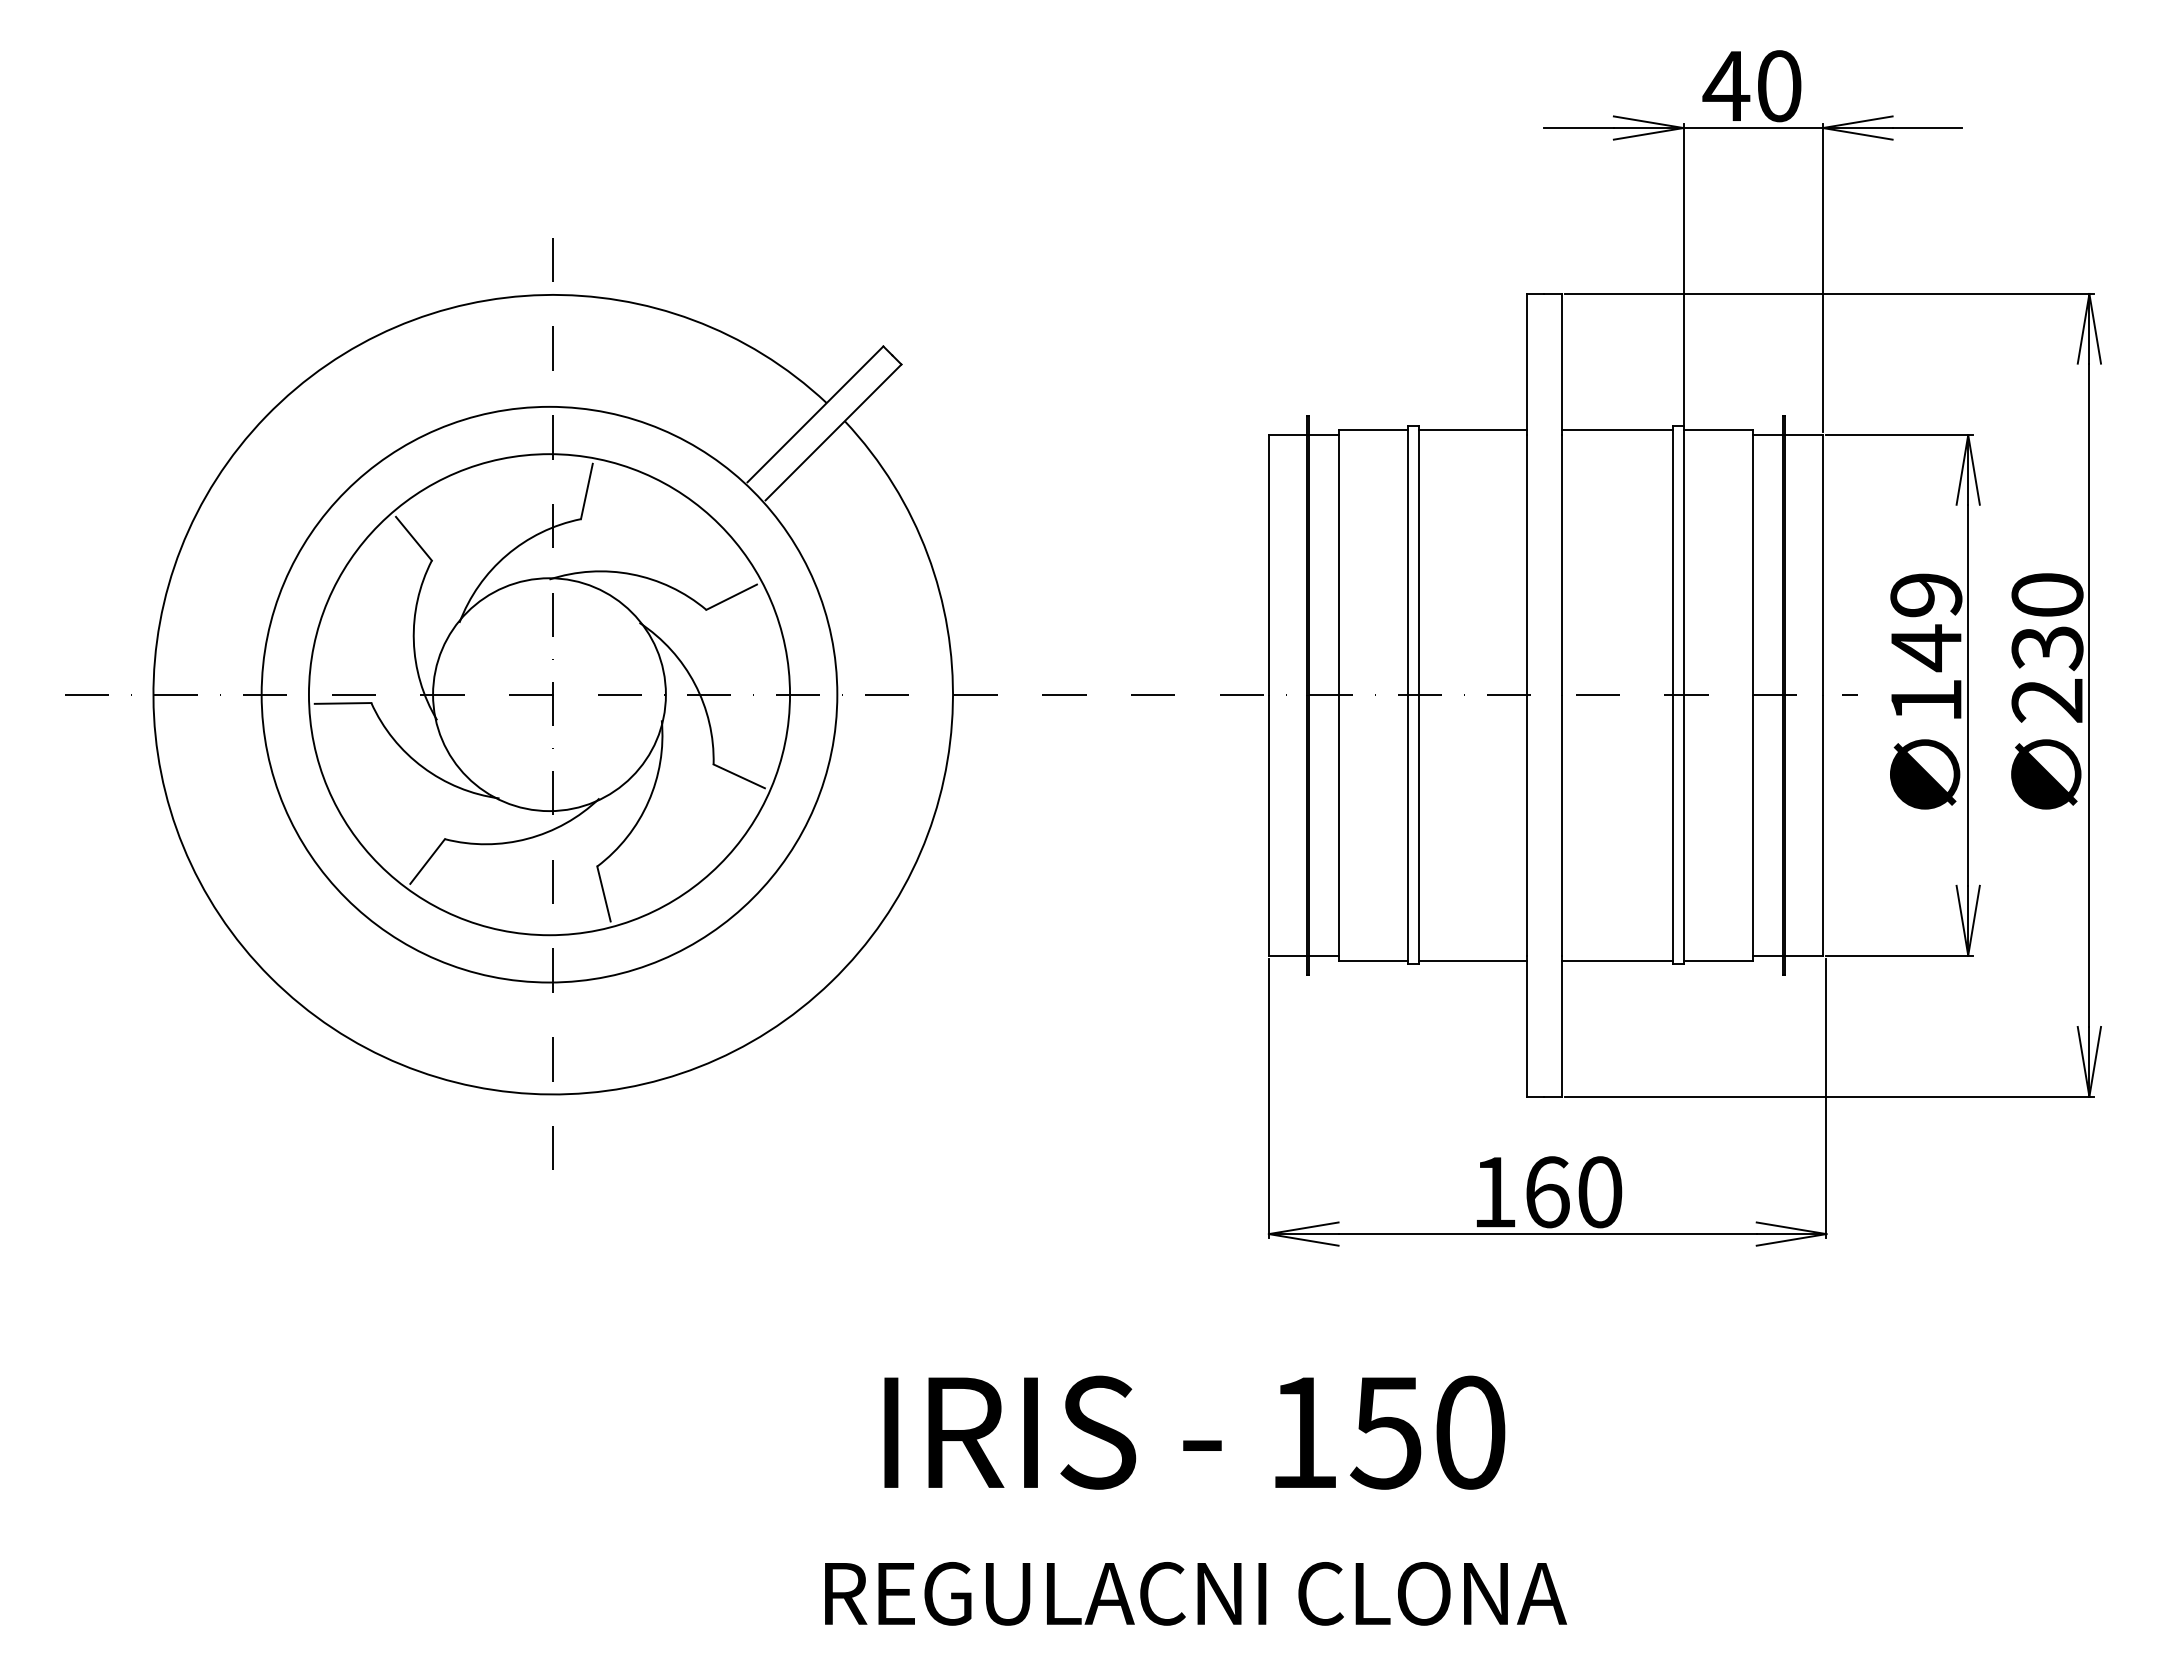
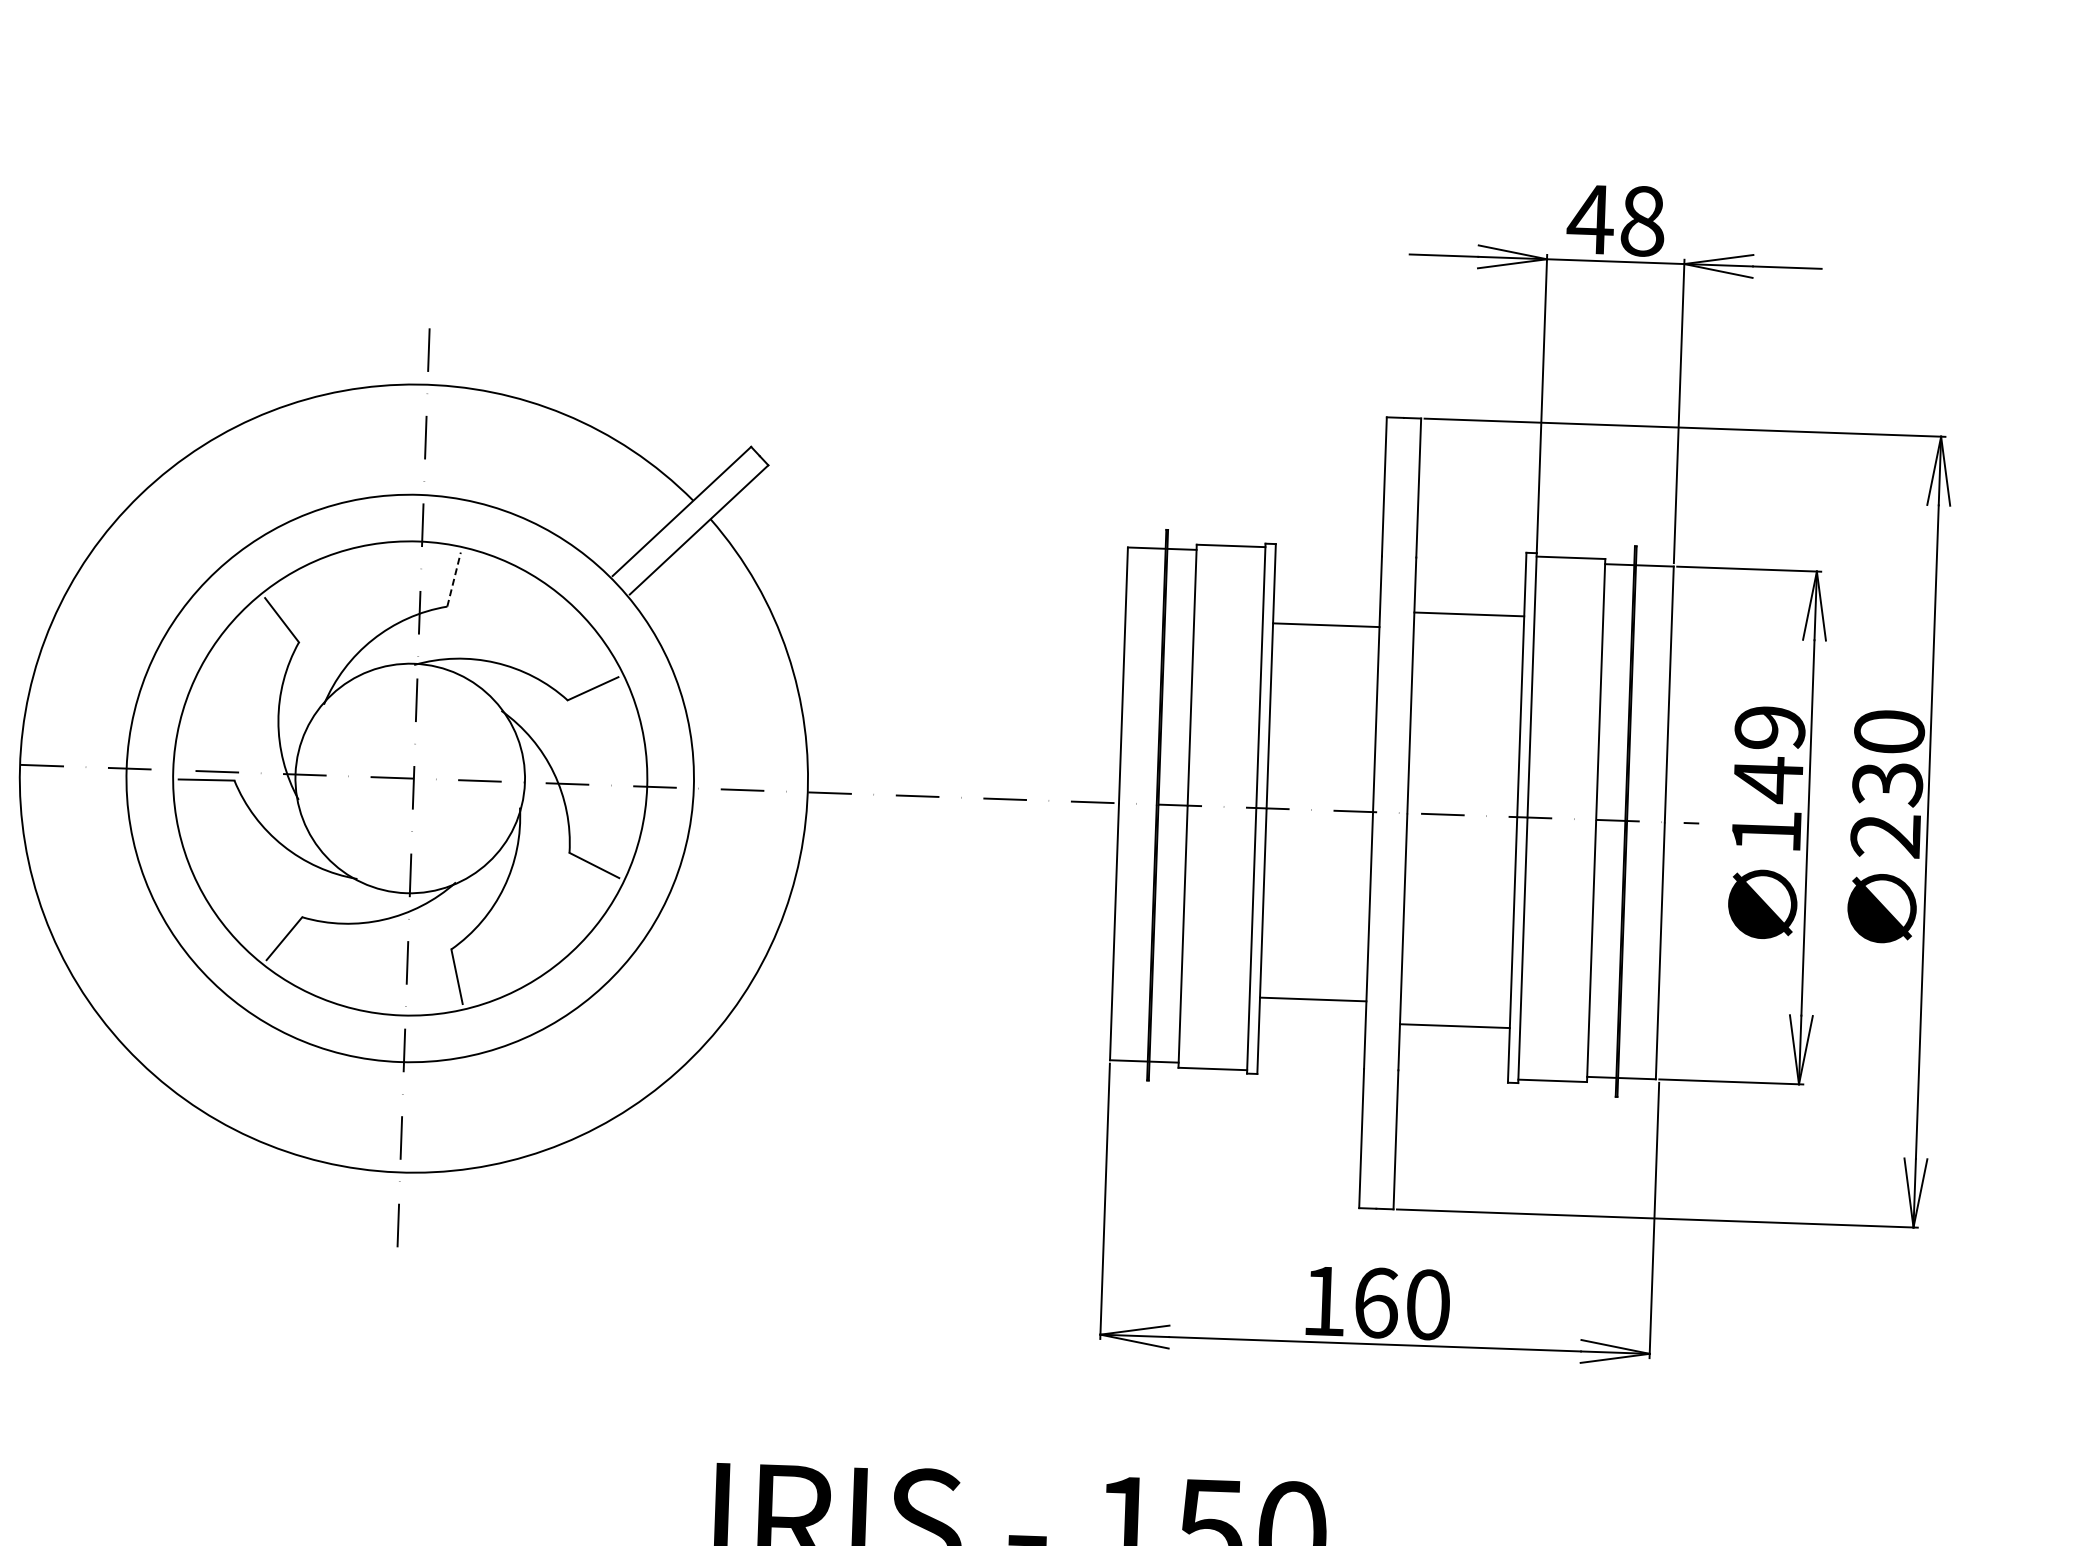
text: (1779, 85) -> (1642, 220), 40 -> 48
line: (1472, 429) -> (1326, 624), moved
line: (1617, 429) -> (1469, 614), moved
line: (586, 491) -> (453, 579), solid -> dashed
line: (1472, 960) -> (1312, 999), moved
line: (1617, 960) -> (1455, 1025), moved

